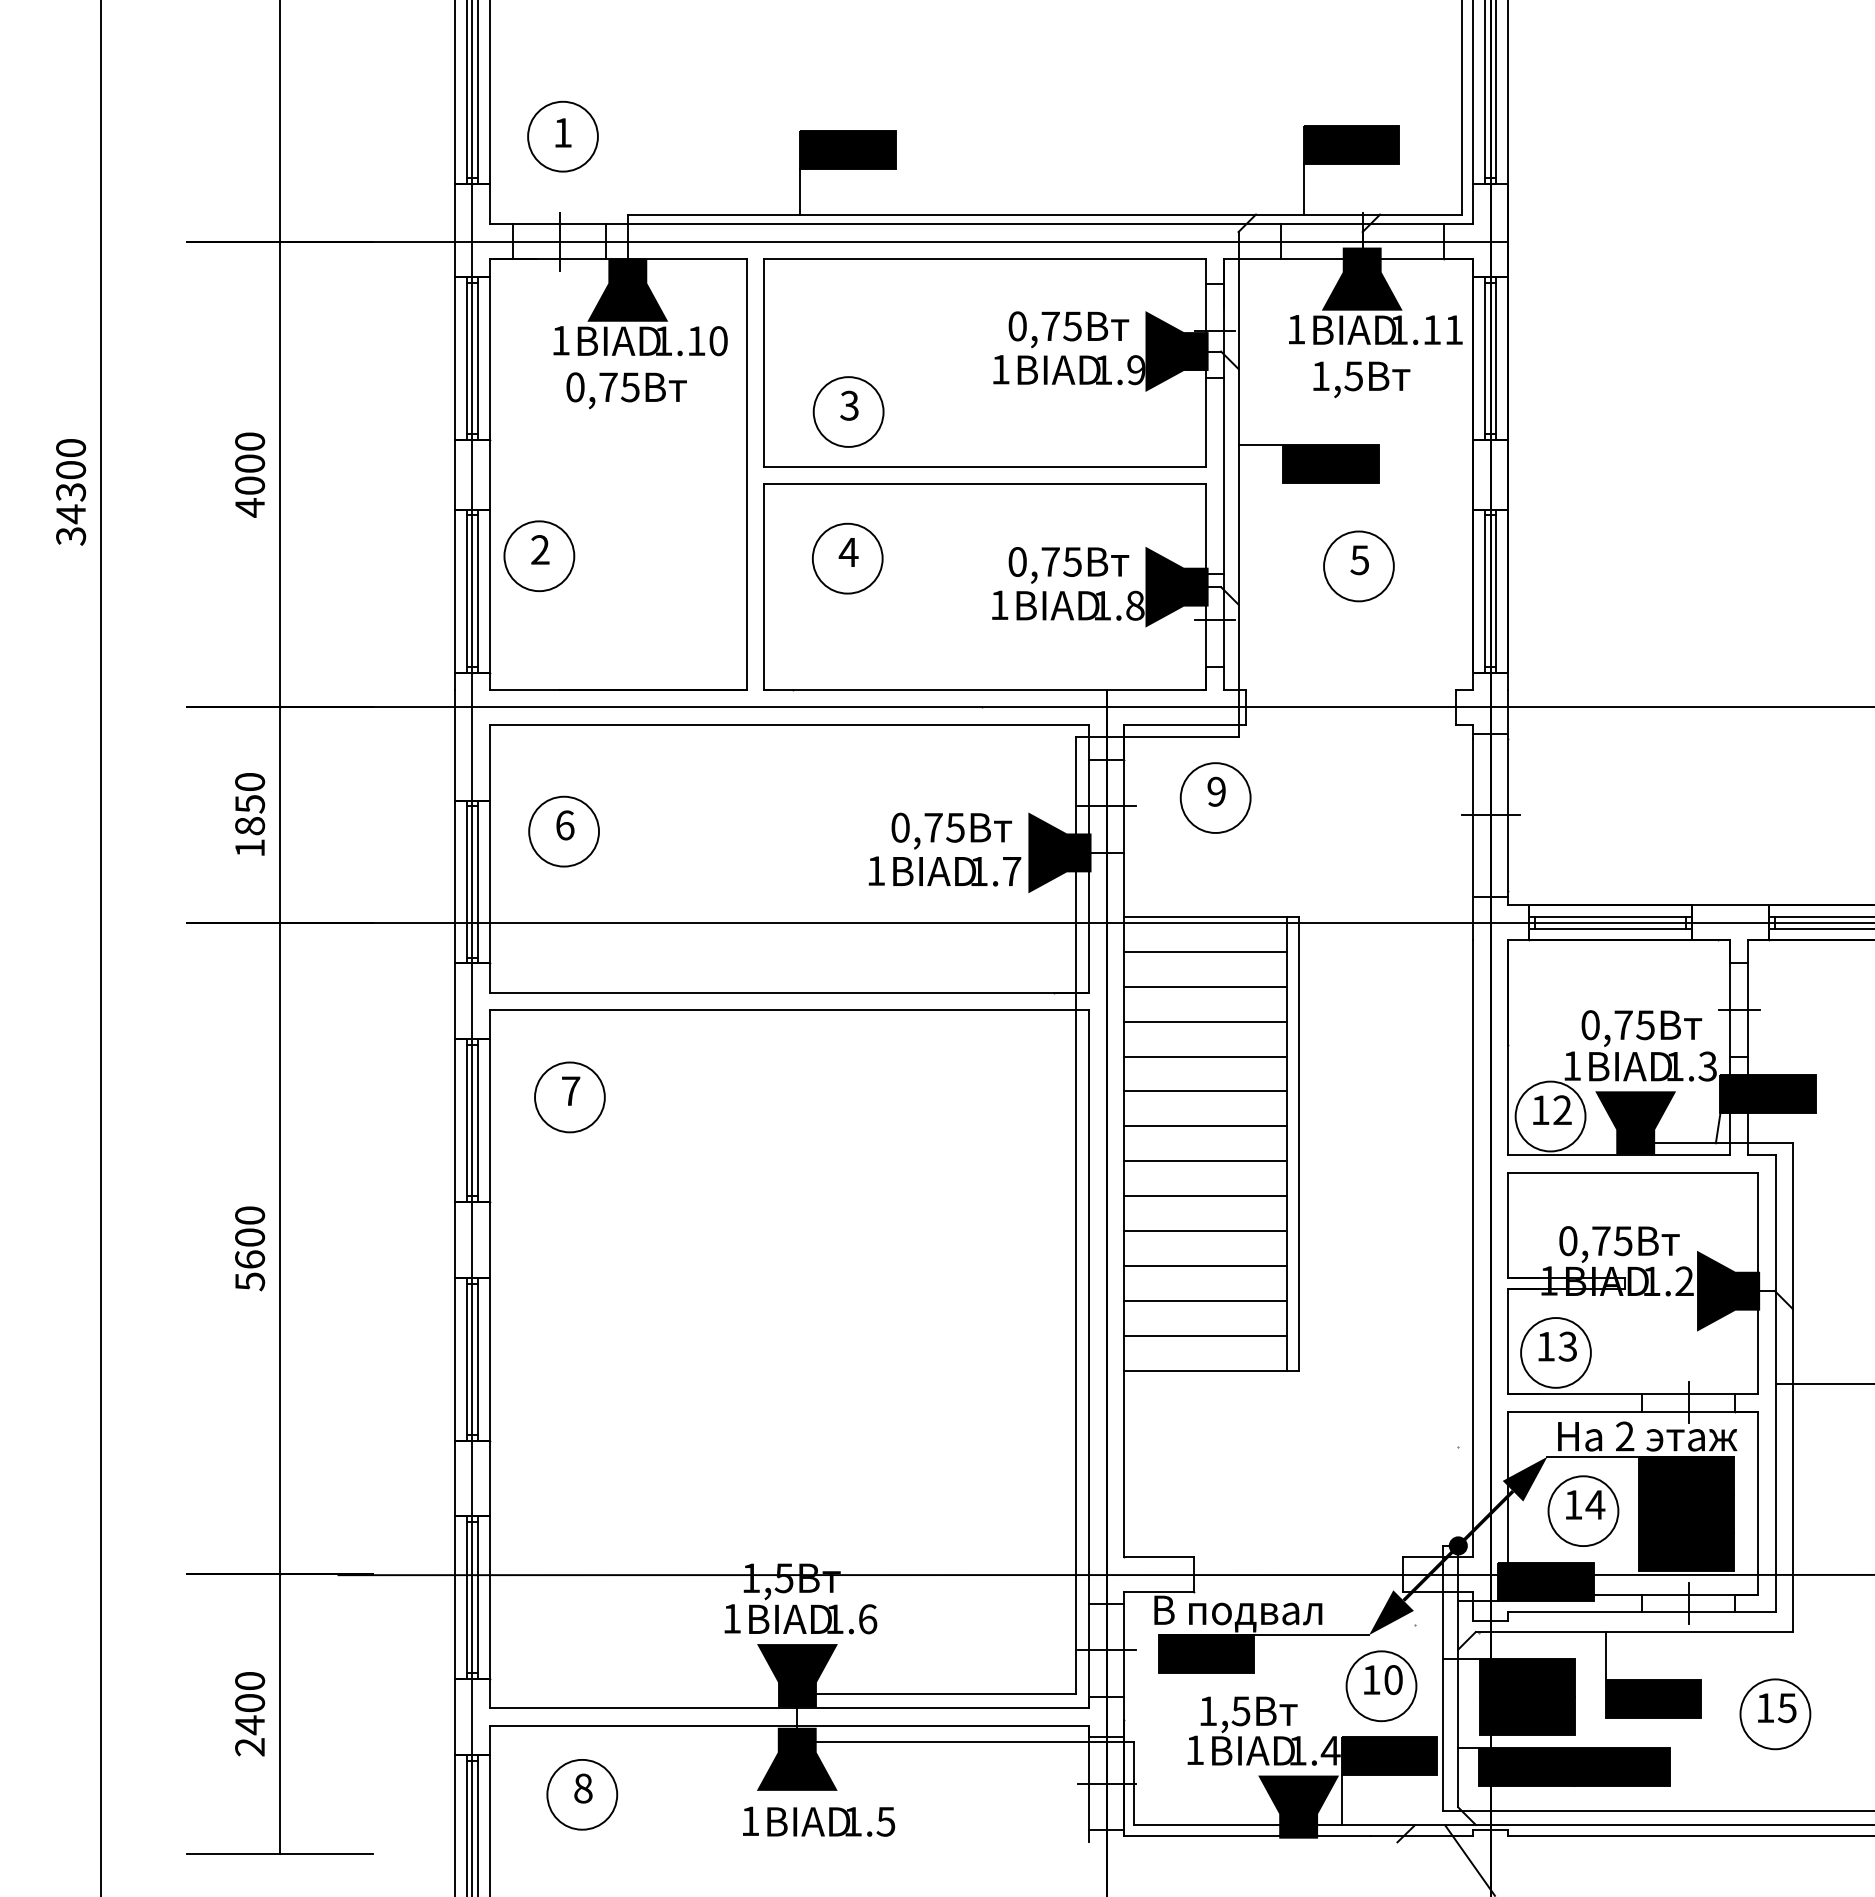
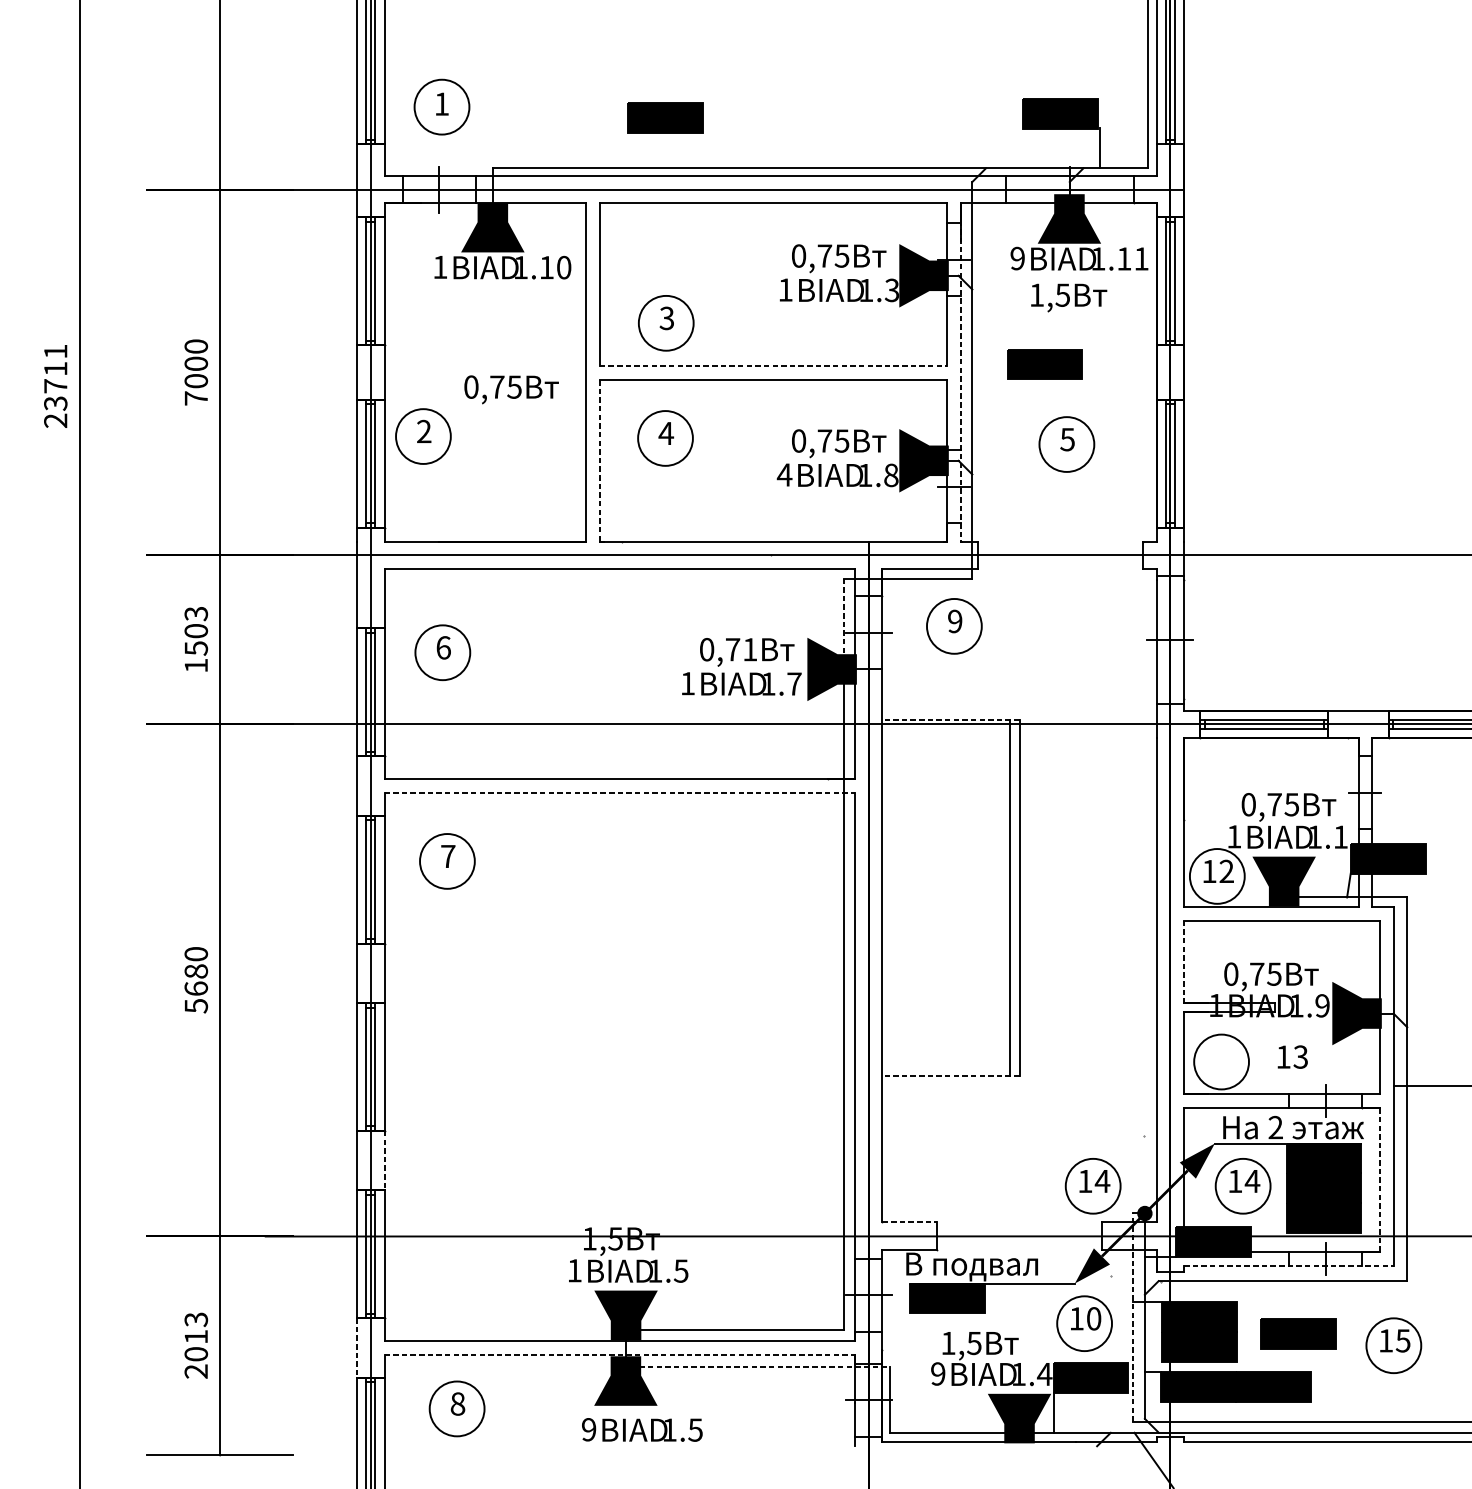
line: (1303, 188) -> (1099, 147), moved
line: (800, 191) -> (628, 150), removed
text: (1296, 329) -> (1017, 258), 1 -> 9
text: (1136, 370) -> (892, 290), 1.9 -> 1.3
text: (626, 390) -> (511, 389), moved
line: (1260, 445) -> (989, 349), removed
line: (985, 466) -> (773, 366), solid -> dashed
line: (1223, 475) -> (960, 373), solid -> dashed
text: (71, 492) -> (56, 386), 34300 -> 23711
text: (249, 507) -> (195, 398), 4000 -> 7000
line: (764, 587) -> (600, 461), solid -> dashed
text: (999, 604) -> (784, 474), 1 -> 4
line: (1075, 786) -> (844, 617), solid -> dashed
text: (249, 804) -> (195, 631), 1850 -> 1503
text: (955, 827) -> (750, 649), 0,75 -> 0,71
line: (1210, 916) -> (950, 719), solid -> dashed
line: (1205, 951) -> (946, 746), removed
line: (1205, 986) -> (946, 774), removed
line: (789, 1010) -> (619, 793), solid -> dashed
line: (1205, 1021) -> (946, 801), removed
line: (1205, 1056) -> (946, 829), removed
text: (1707, 1066) -> (1340, 837), 1.3 -> 1.1
line: (1205, 1091) -> (946, 856), removed
line: (1205, 1126) -> (946, 884), removed
line: (1205, 1161) -> (946, 911), removed
line: (1205, 1196) -> (946, 939), removed
line: (1508, 1225) -> (1184, 961), solid -> dashed
line: (1205, 1231) -> (946, 966), removed
text: (249, 1237) -> (195, 971), 5600 -> 5680
line: (1205, 1266) -> (946, 994), removed
text: (1684, 1281) -> (1322, 1005), 1.2 -> 1.9
line: (1205, 1300) -> (946, 1020), removed
line: (1205, 1335) -> (946, 1048), removed
text: (1557, 1346) -> (1292, 1056), moved
line: (1210, 1370) -> (950, 1075), solid -> dashed
line: (489, 1478) -> (384, 1160), solid -> dashed
line: (1758, 1503) -> (1380, 1180), solid -> dashed
part: (1392, 1510) -> (1093, 1185), added
line: (1158, 1557) -> (909, 1222), solid -> dashed
line: (1641, 1612) -> (1288, 1265), solid -> dashed
text: (867, 1619) -> (681, 1271), 1.6 -> 1.5
line: (1605, 1656) -> (1260, 1300), removed
line: (1442, 1678) -> (1132, 1317), solid -> dashed
text: (250, 1703) -> (196, 1337), 2400 -> 2013
line: (454, 1717) -> (356, 1348), solid -> dashed
line: (789, 1725) -> (619, 1354), solid -> dashed
line: (974, 1741) -> (765, 1367), solid -> dashed
text: (1194, 1750) -> (937, 1374), 1 -> 9
text: (750, 1821) -> (589, 1429), 1 -> 9

